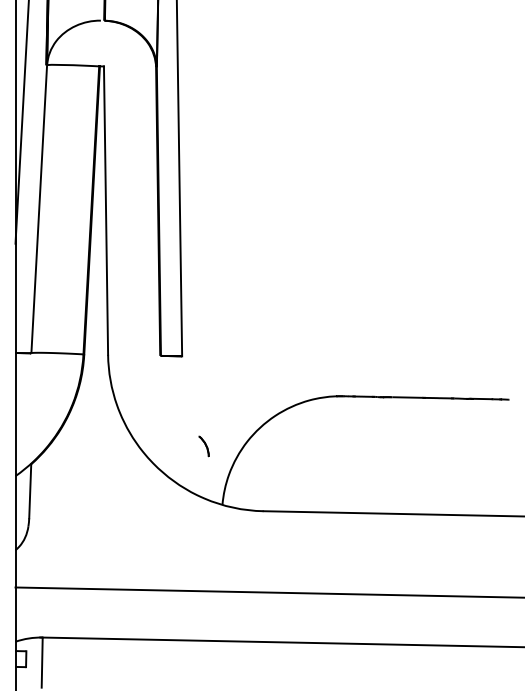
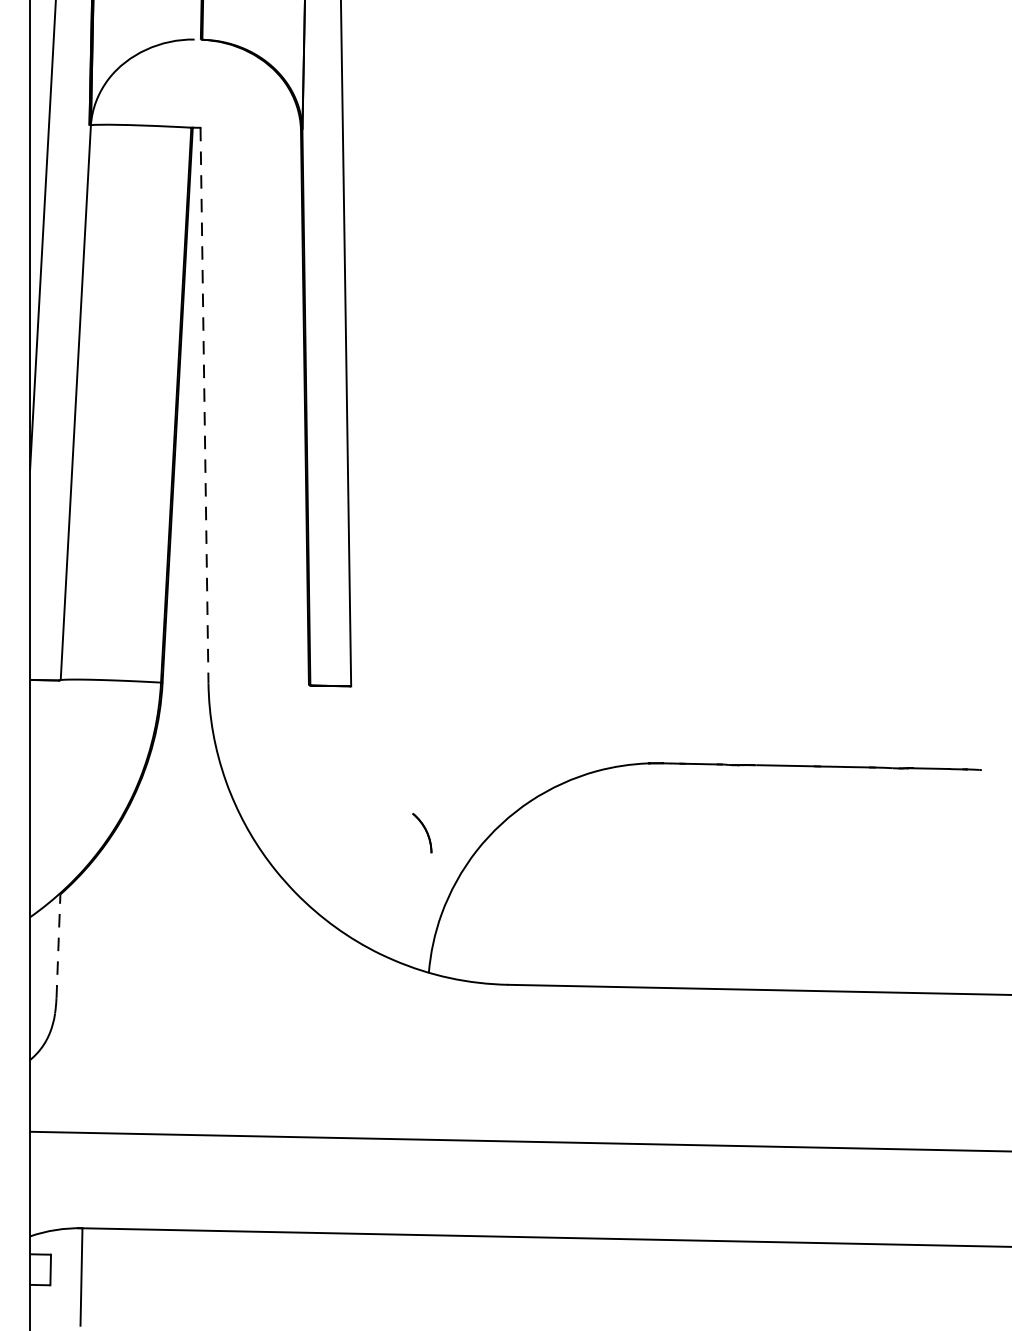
line: (106, 211) -> (205, 407), solid -> dashed
part: (203, 446) -> (421, 833), moved
line: (30, 490) -> (58, 944), solid -> dashed

